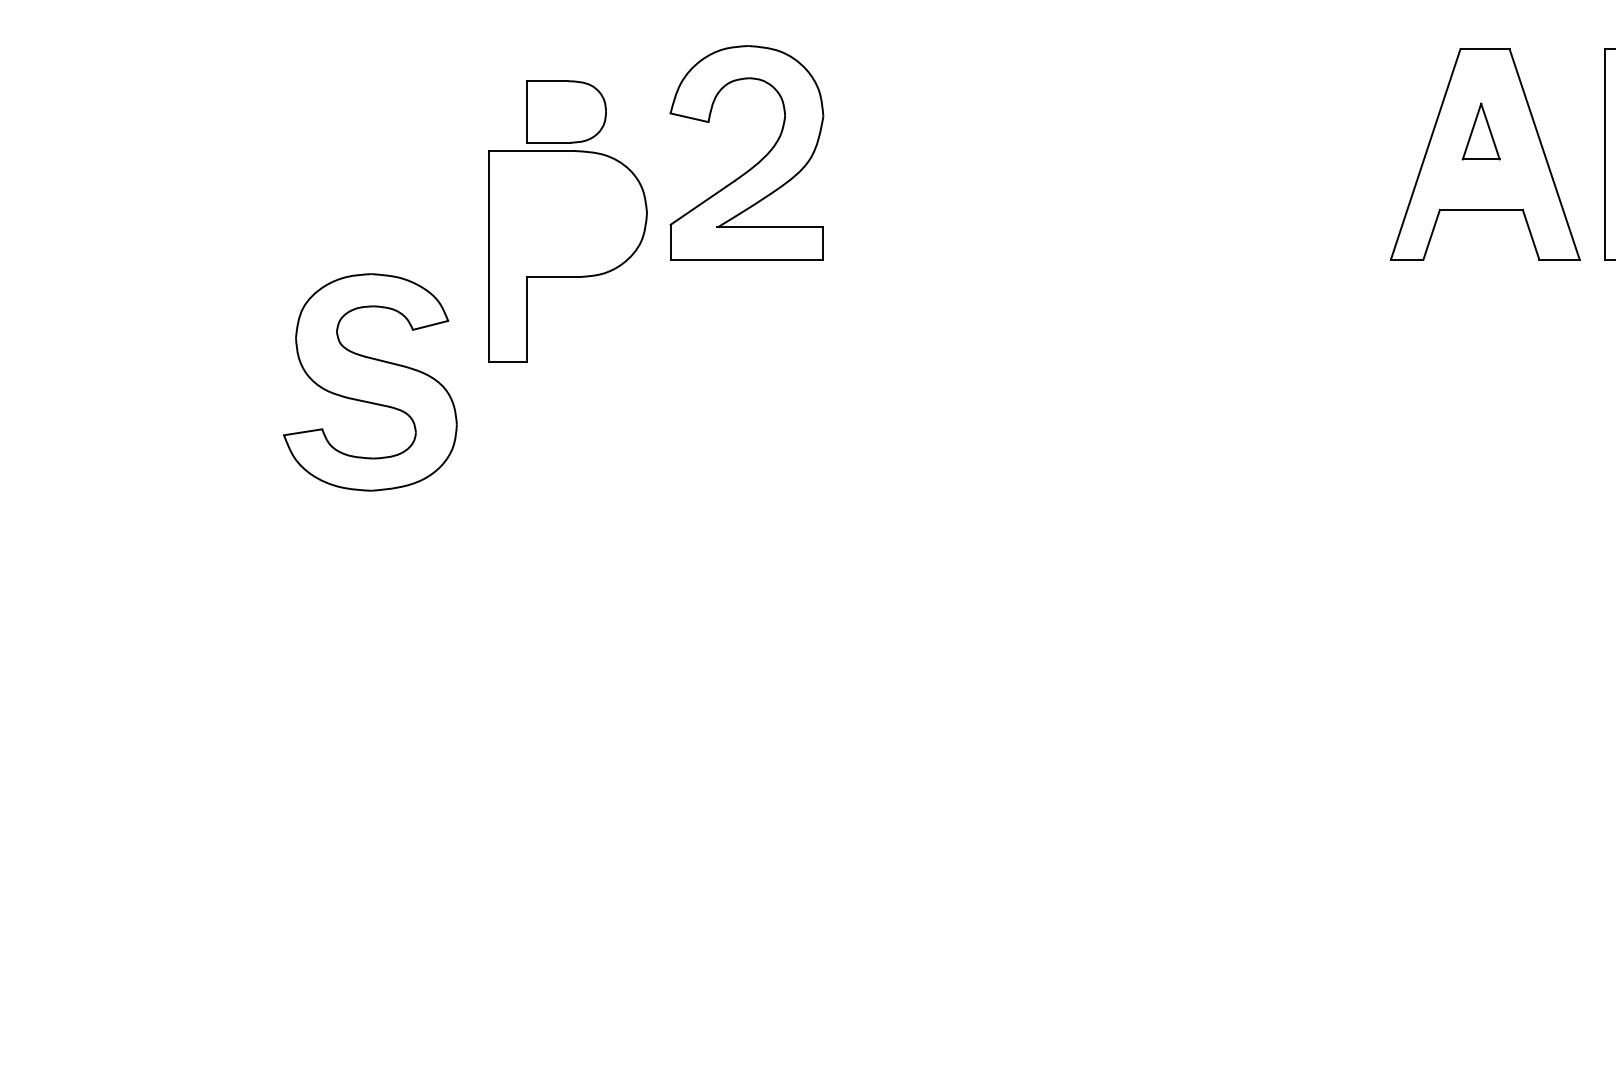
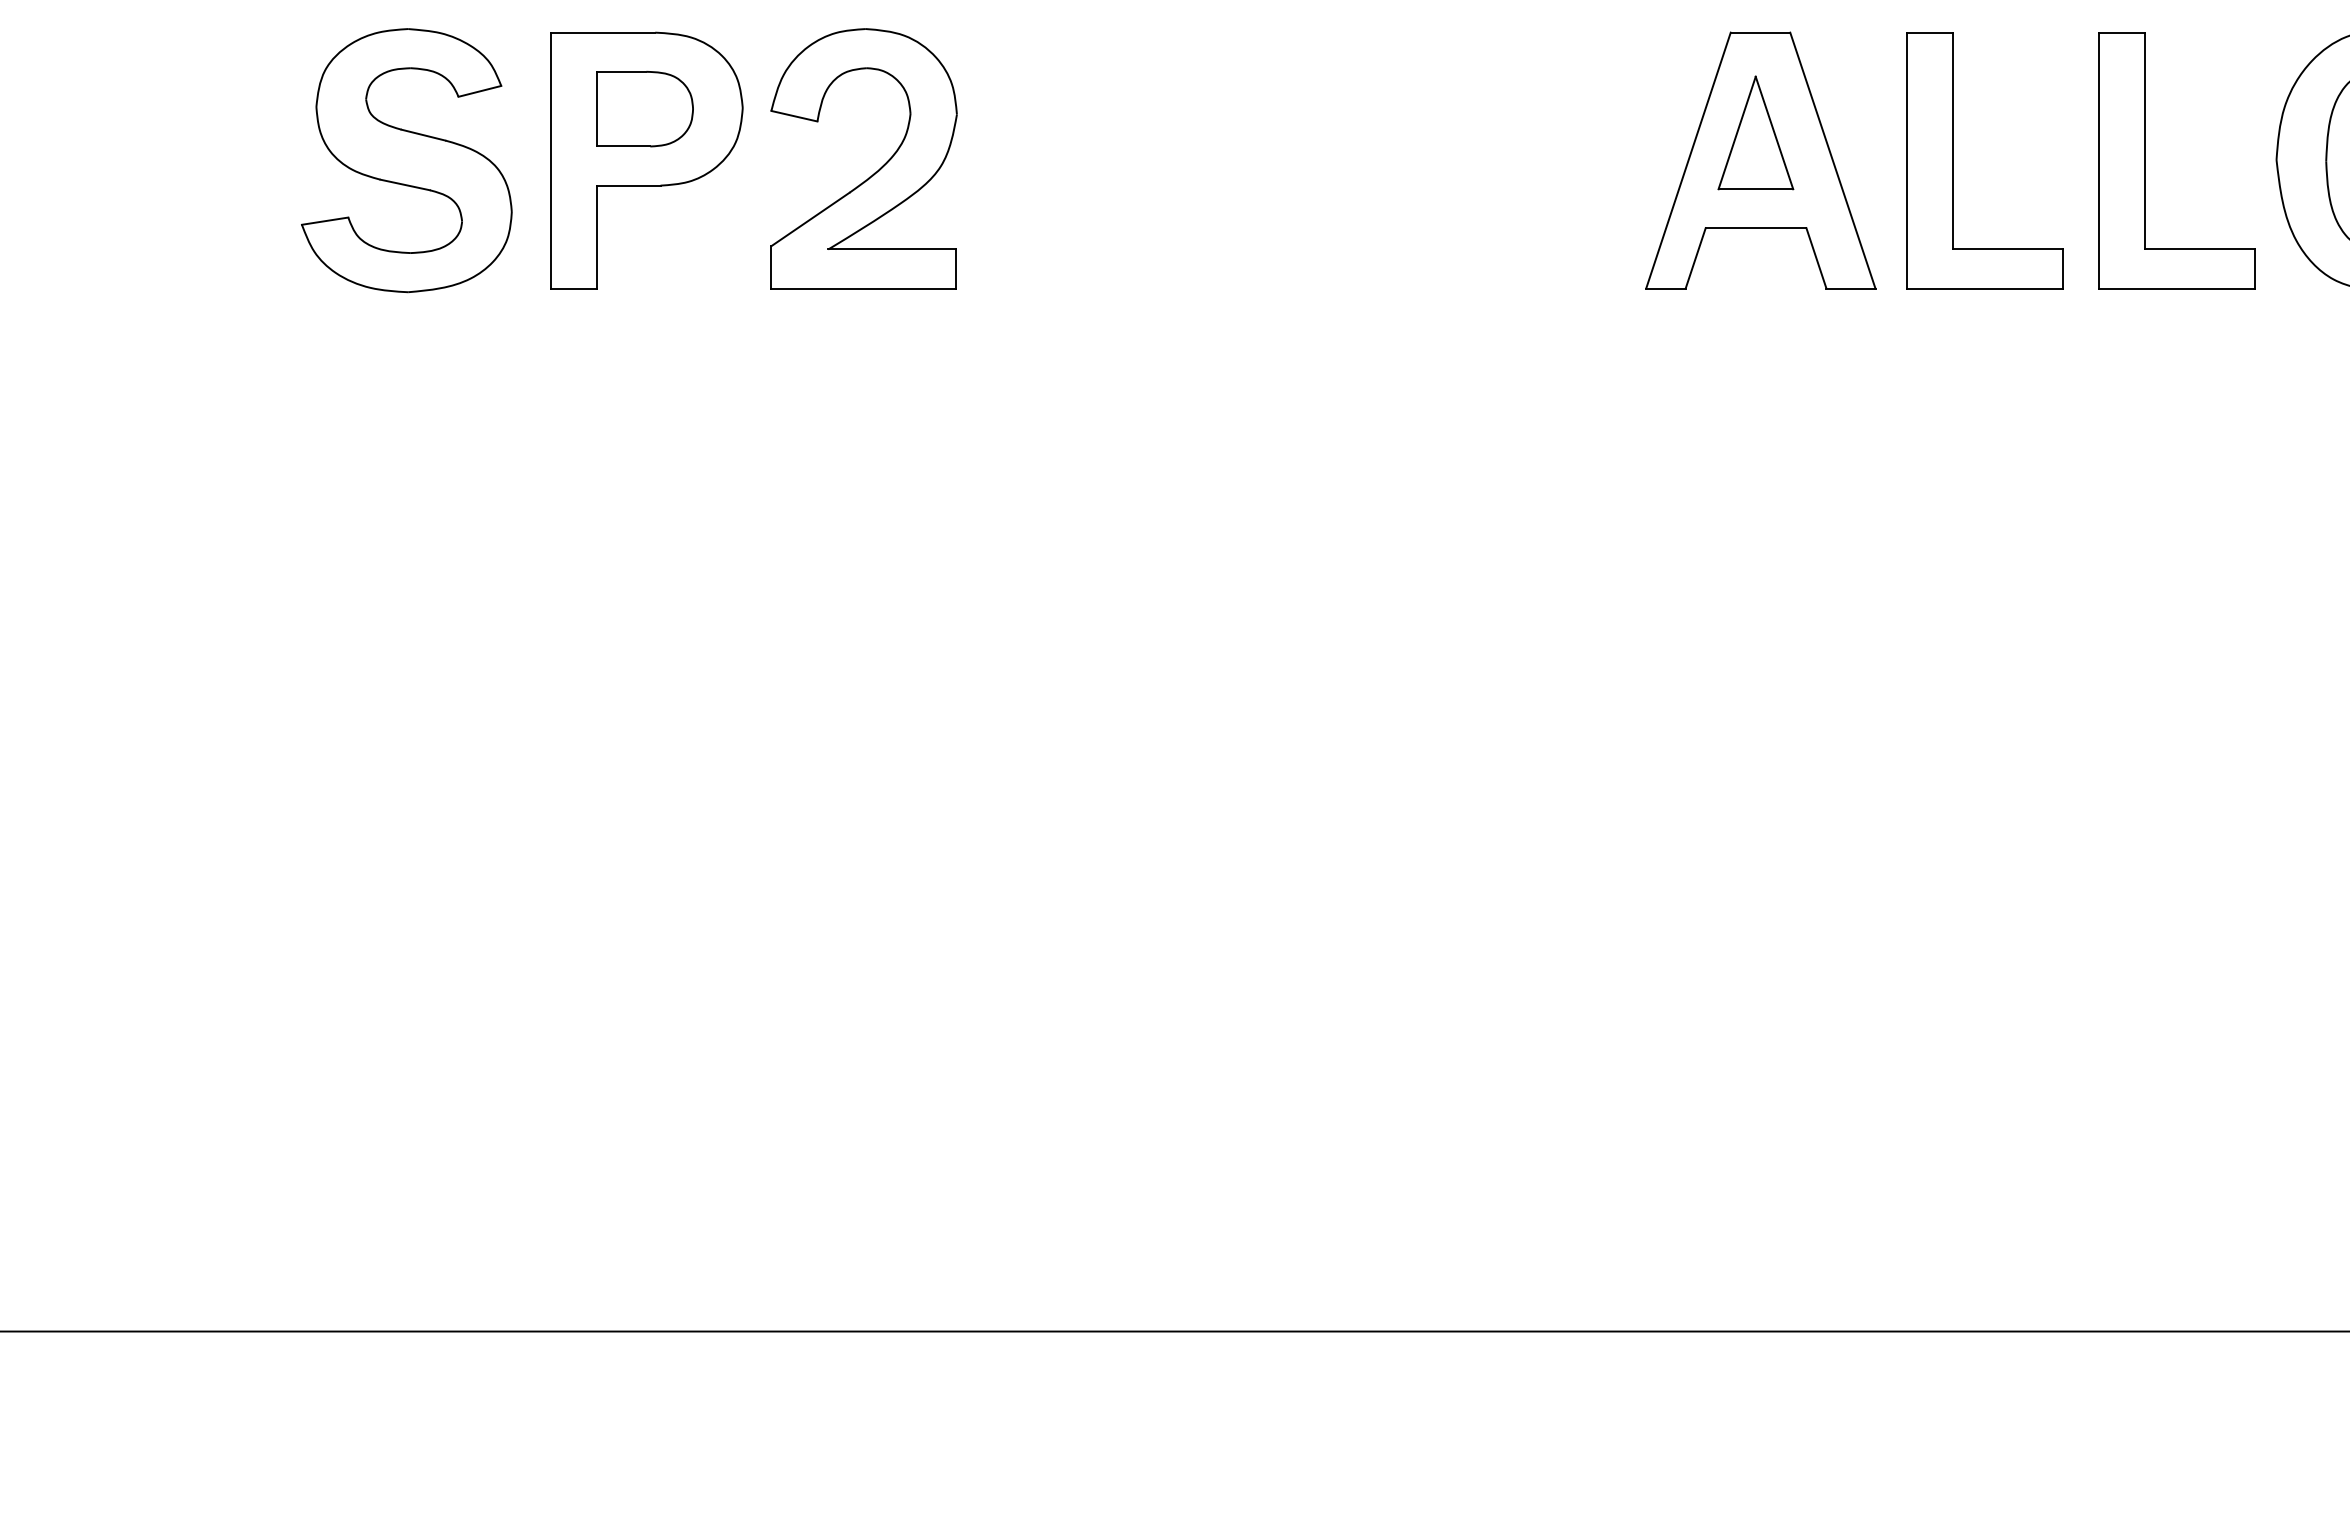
part: (1480, 131) -> (1755, 132), size x1.67
part: (567, 256) -> (646, 160), moved
part: (370, 382) -> (406, 160), moved

